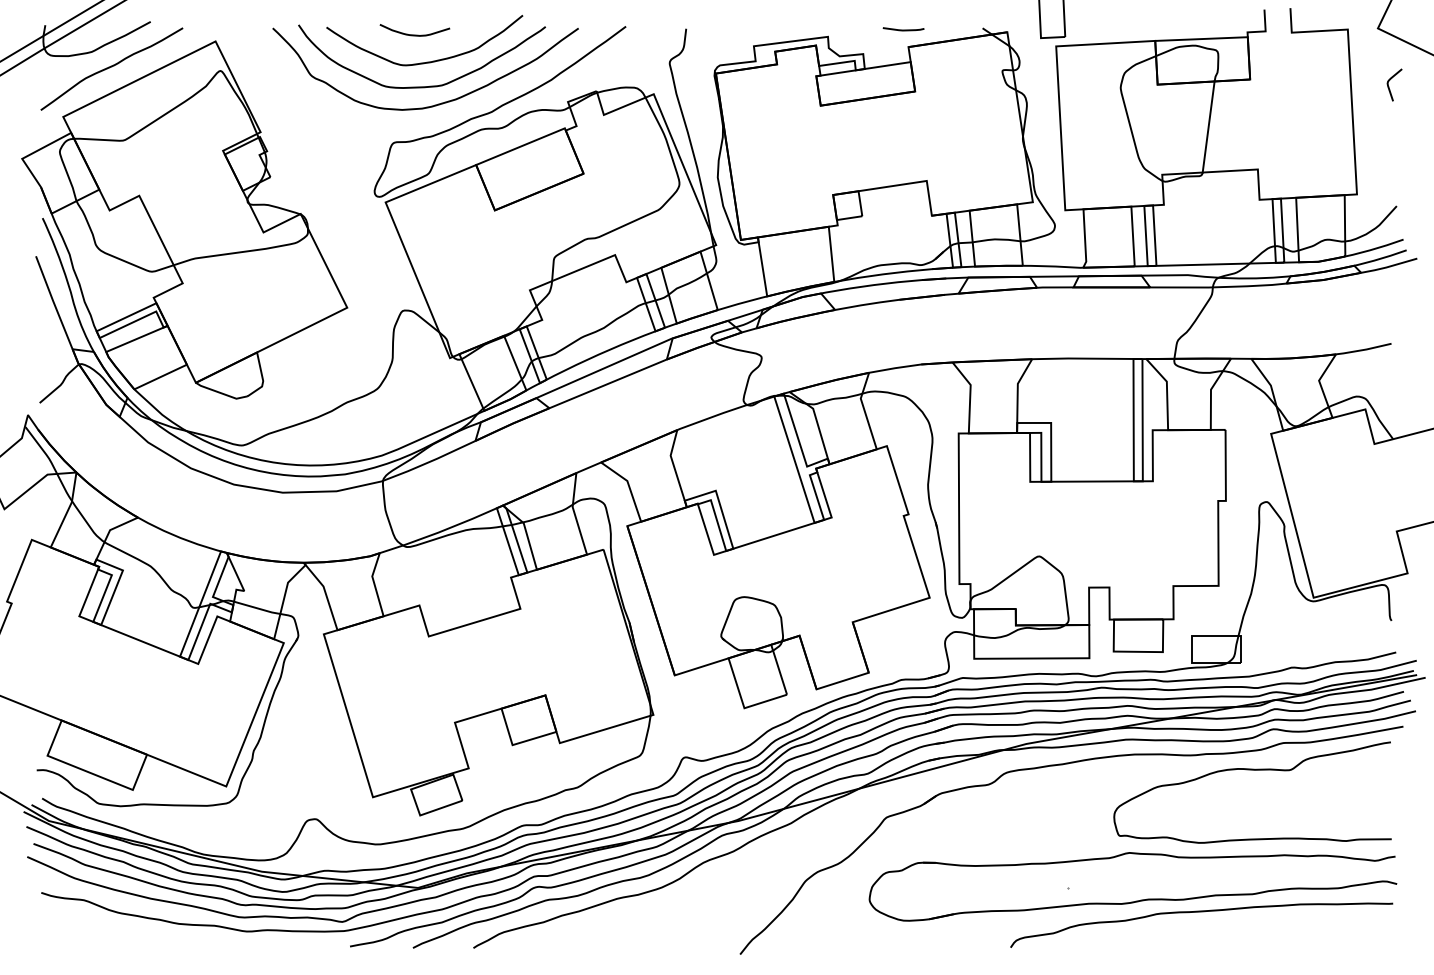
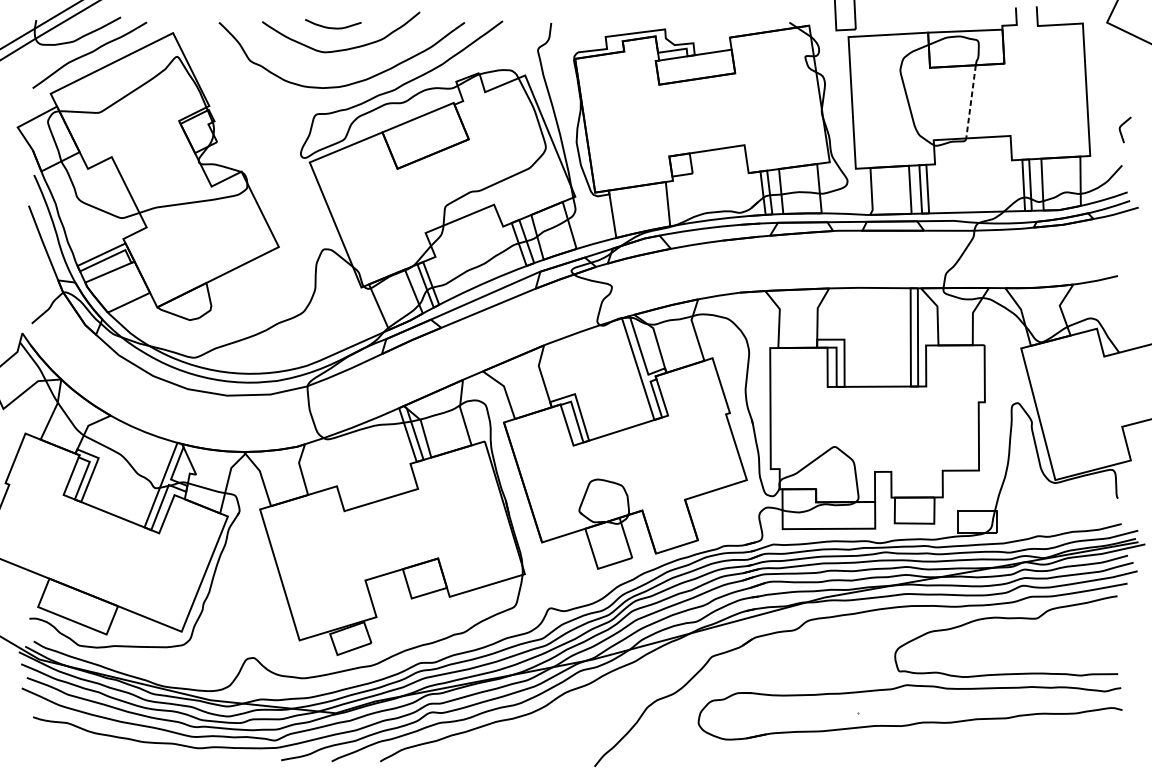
curve: (903, 29) -> (725, 23), removed
curve: (421, 86) -> (338, 69), removed
curve: (1389, 86) -> (1121, 131), moved
line: (1208, 127) -> (970, 102), solid -> dashed
curve: (1201, 912) -> (965, 732), removed

